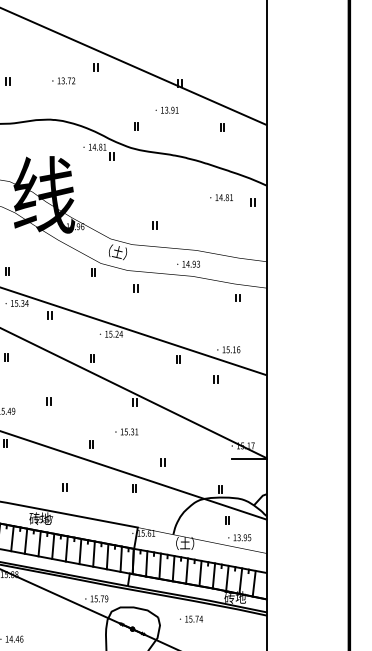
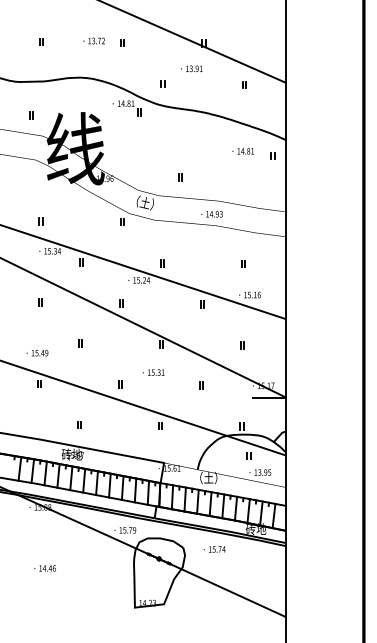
part: (95, 67) -> (122, 42), moved
part: (136, 288) -> (162, 263), moved
part: (237, 297) -> (243, 263), moved
part: (215, 379) -> (242, 345), moved
part: (162, 462) -> (201, 385), moved
part: (65, 486) -> (79, 424), moved

